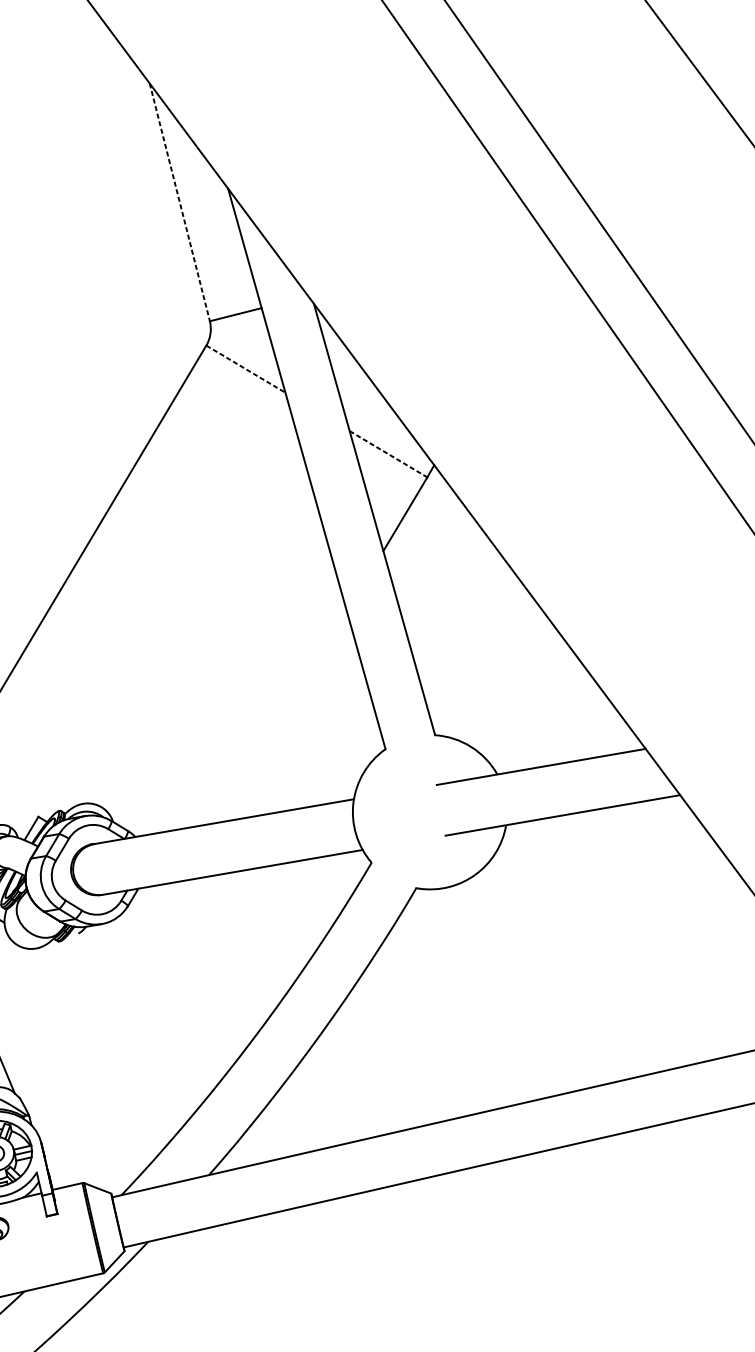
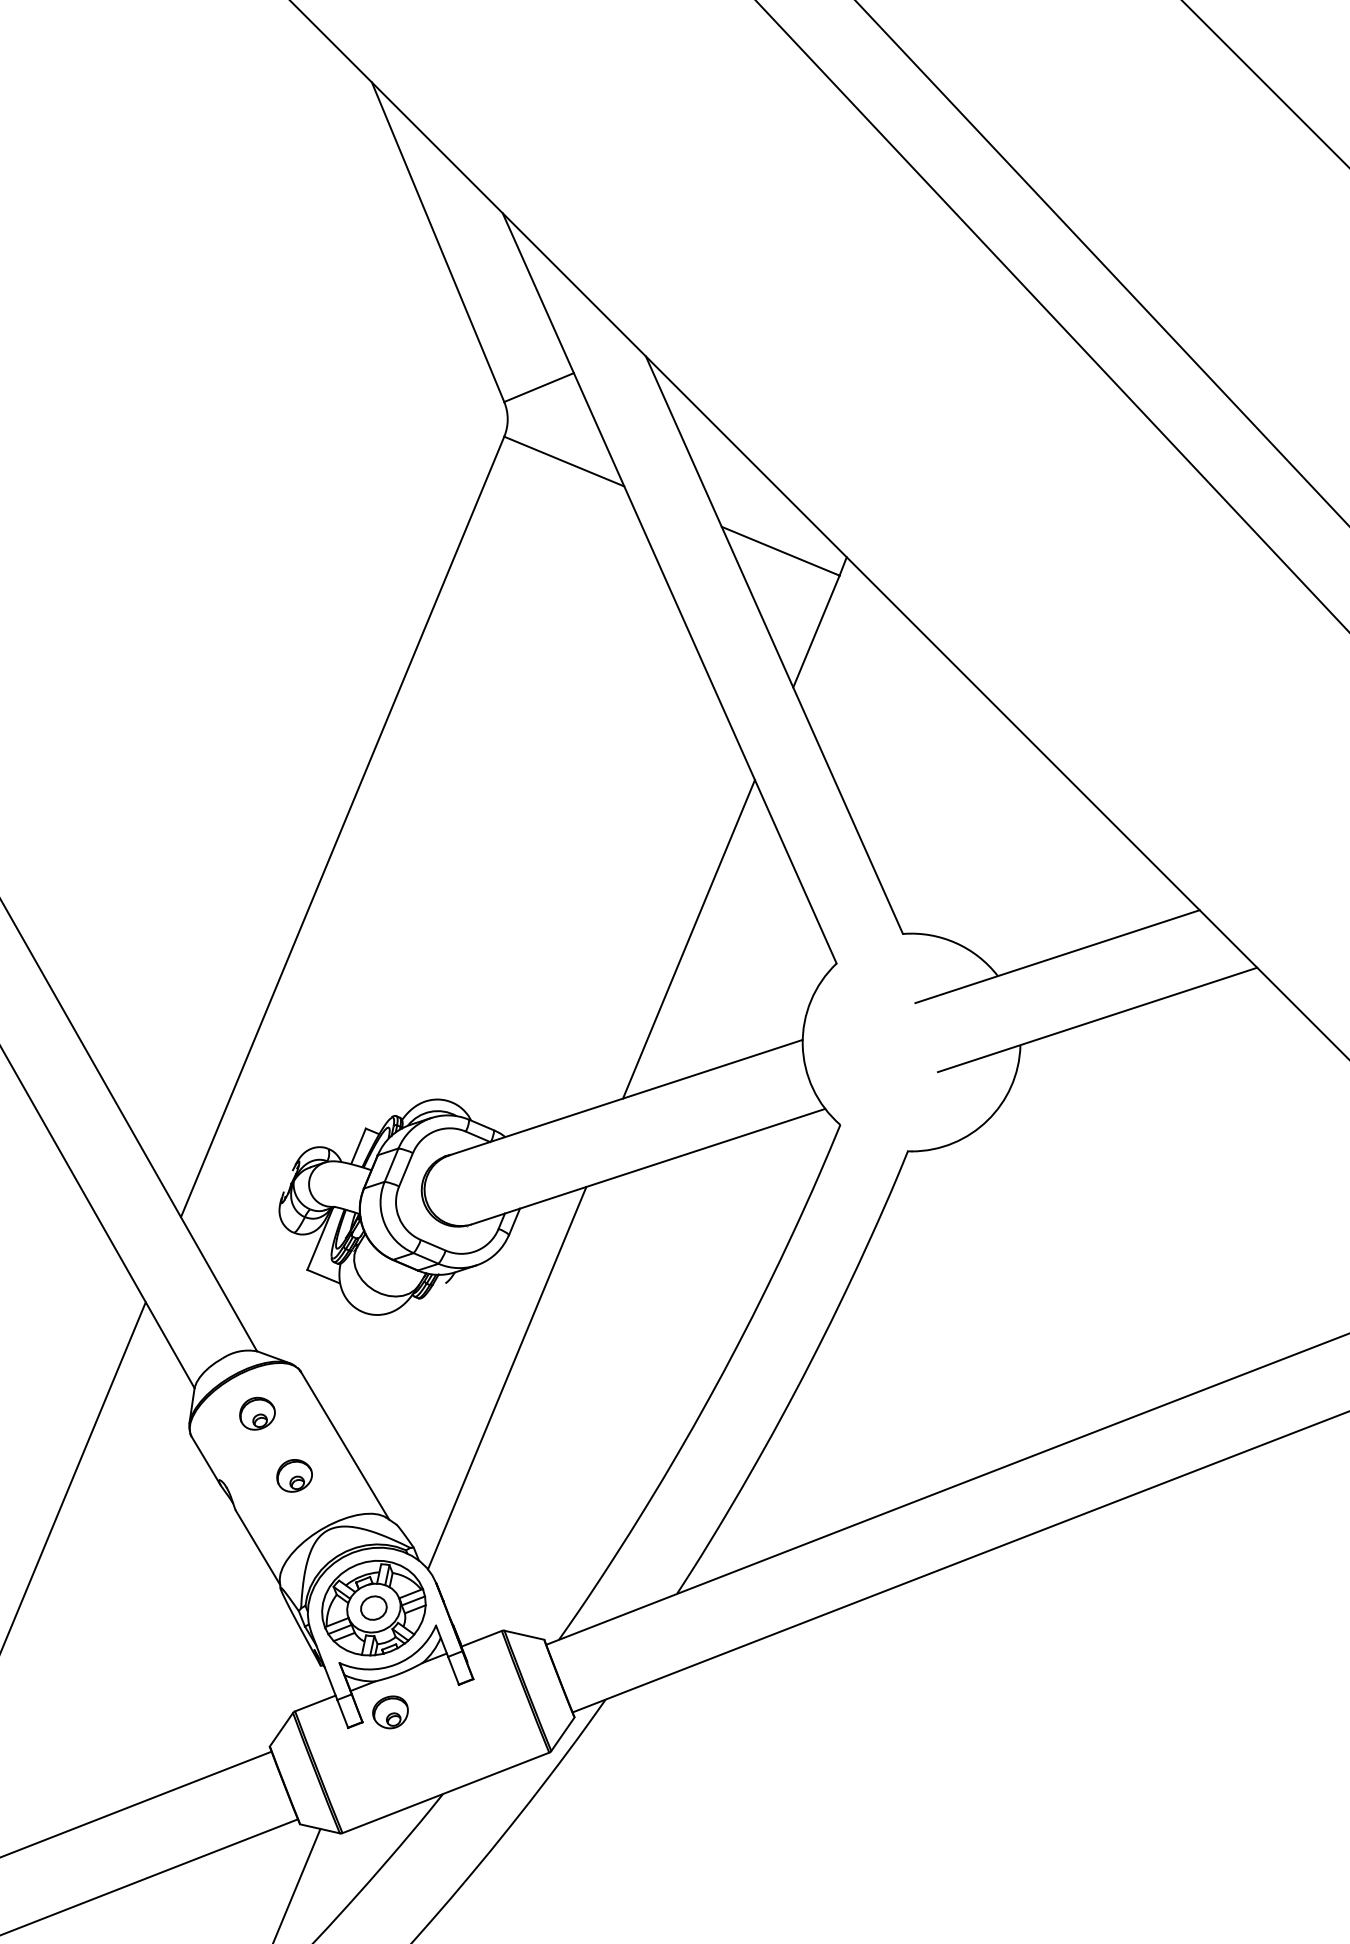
line: (180, 202) -> (438, 242), dashed -> solid
line: (246, 369) -> (564, 461), dashed -> solid
line: (388, 454) -> (780, 551), dashed -> solid
line: (284, 717) -> (688, 939), added
line: (112, 1005) -> (507, 1377), added

